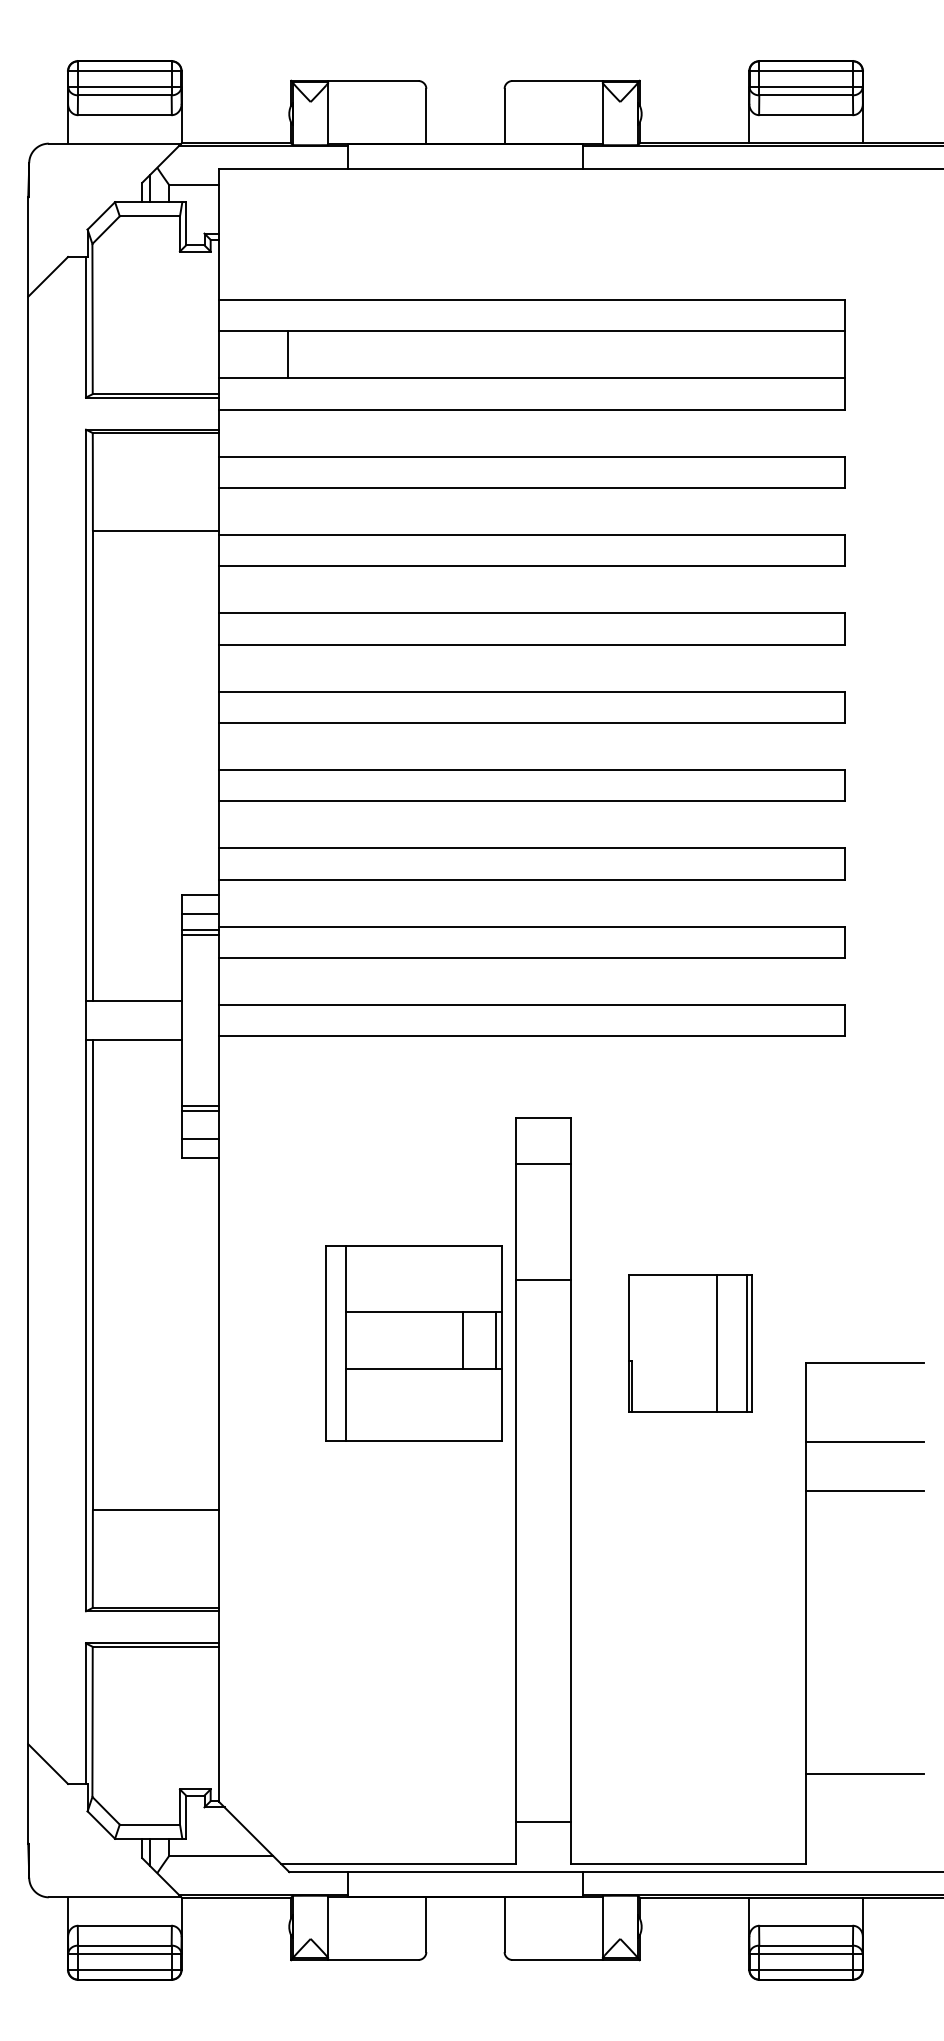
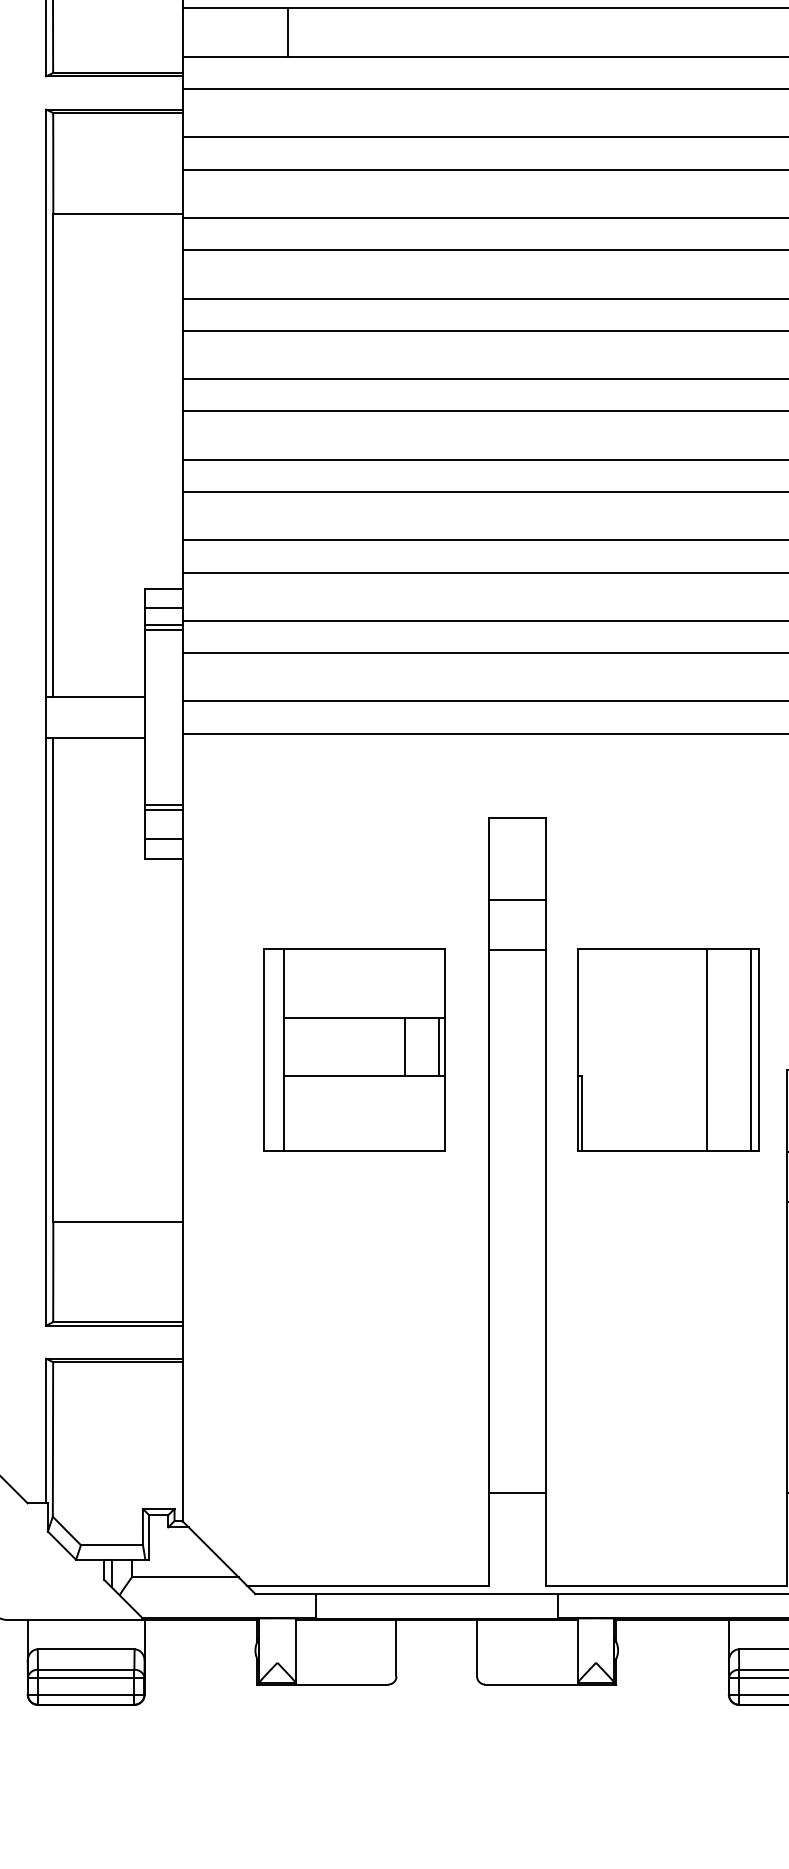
line: (287, 354) -> (287, 32), moved
line: (543, 1164) -> (517, 899), moved
line: (543, 1280) -> (517, 950), moved
part: (413, 1343) -> (353, 1050), moved
part: (690, 1343) -> (668, 1050), size x1.43
line: (543, 1822) -> (517, 1493), moved

